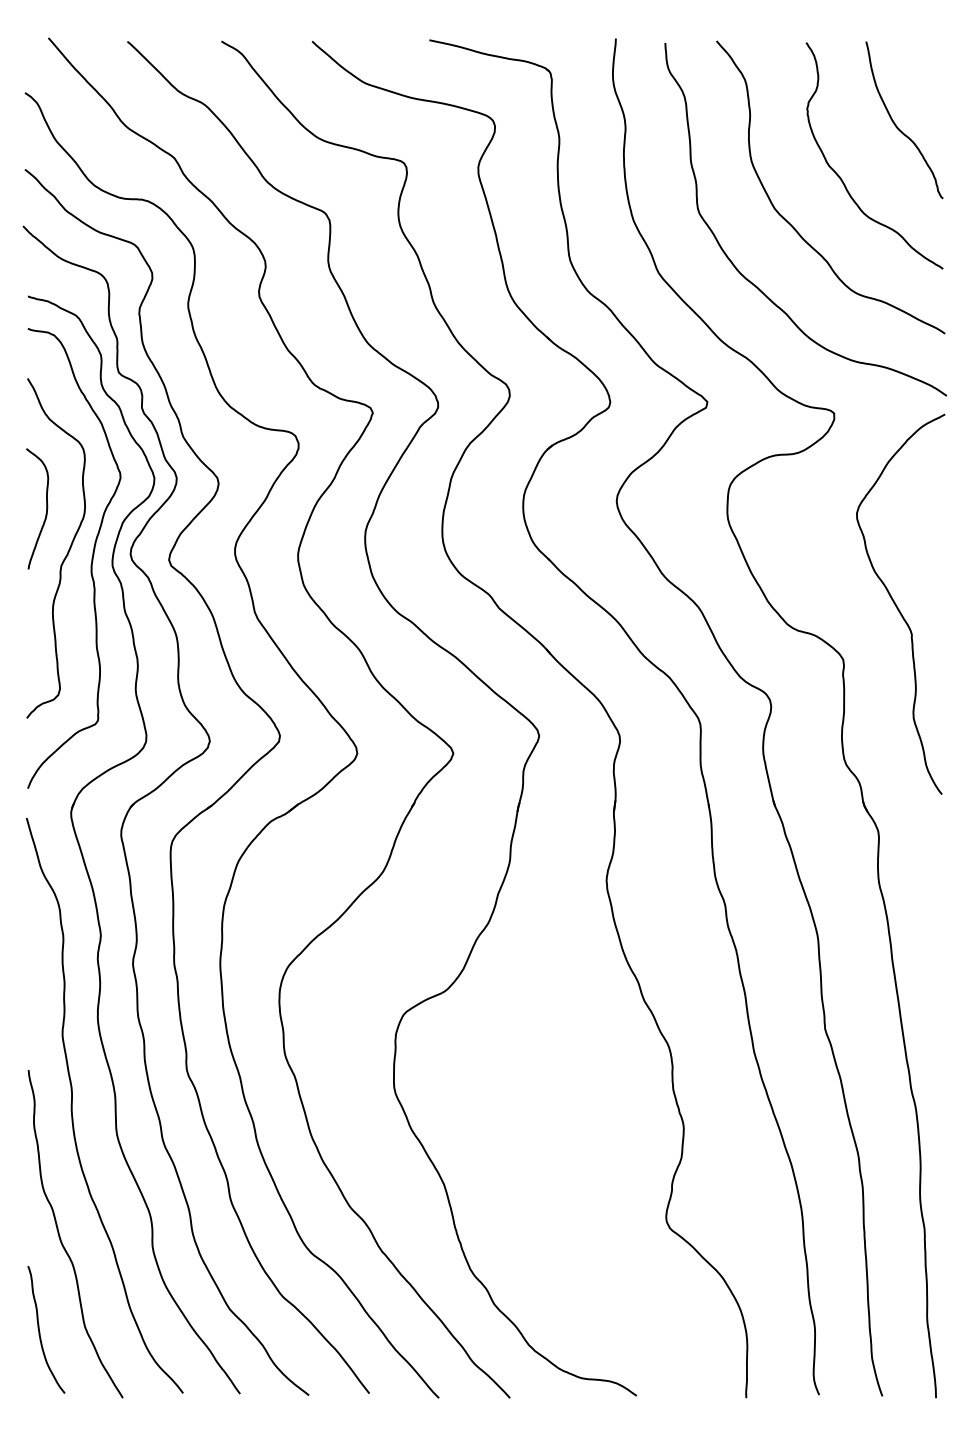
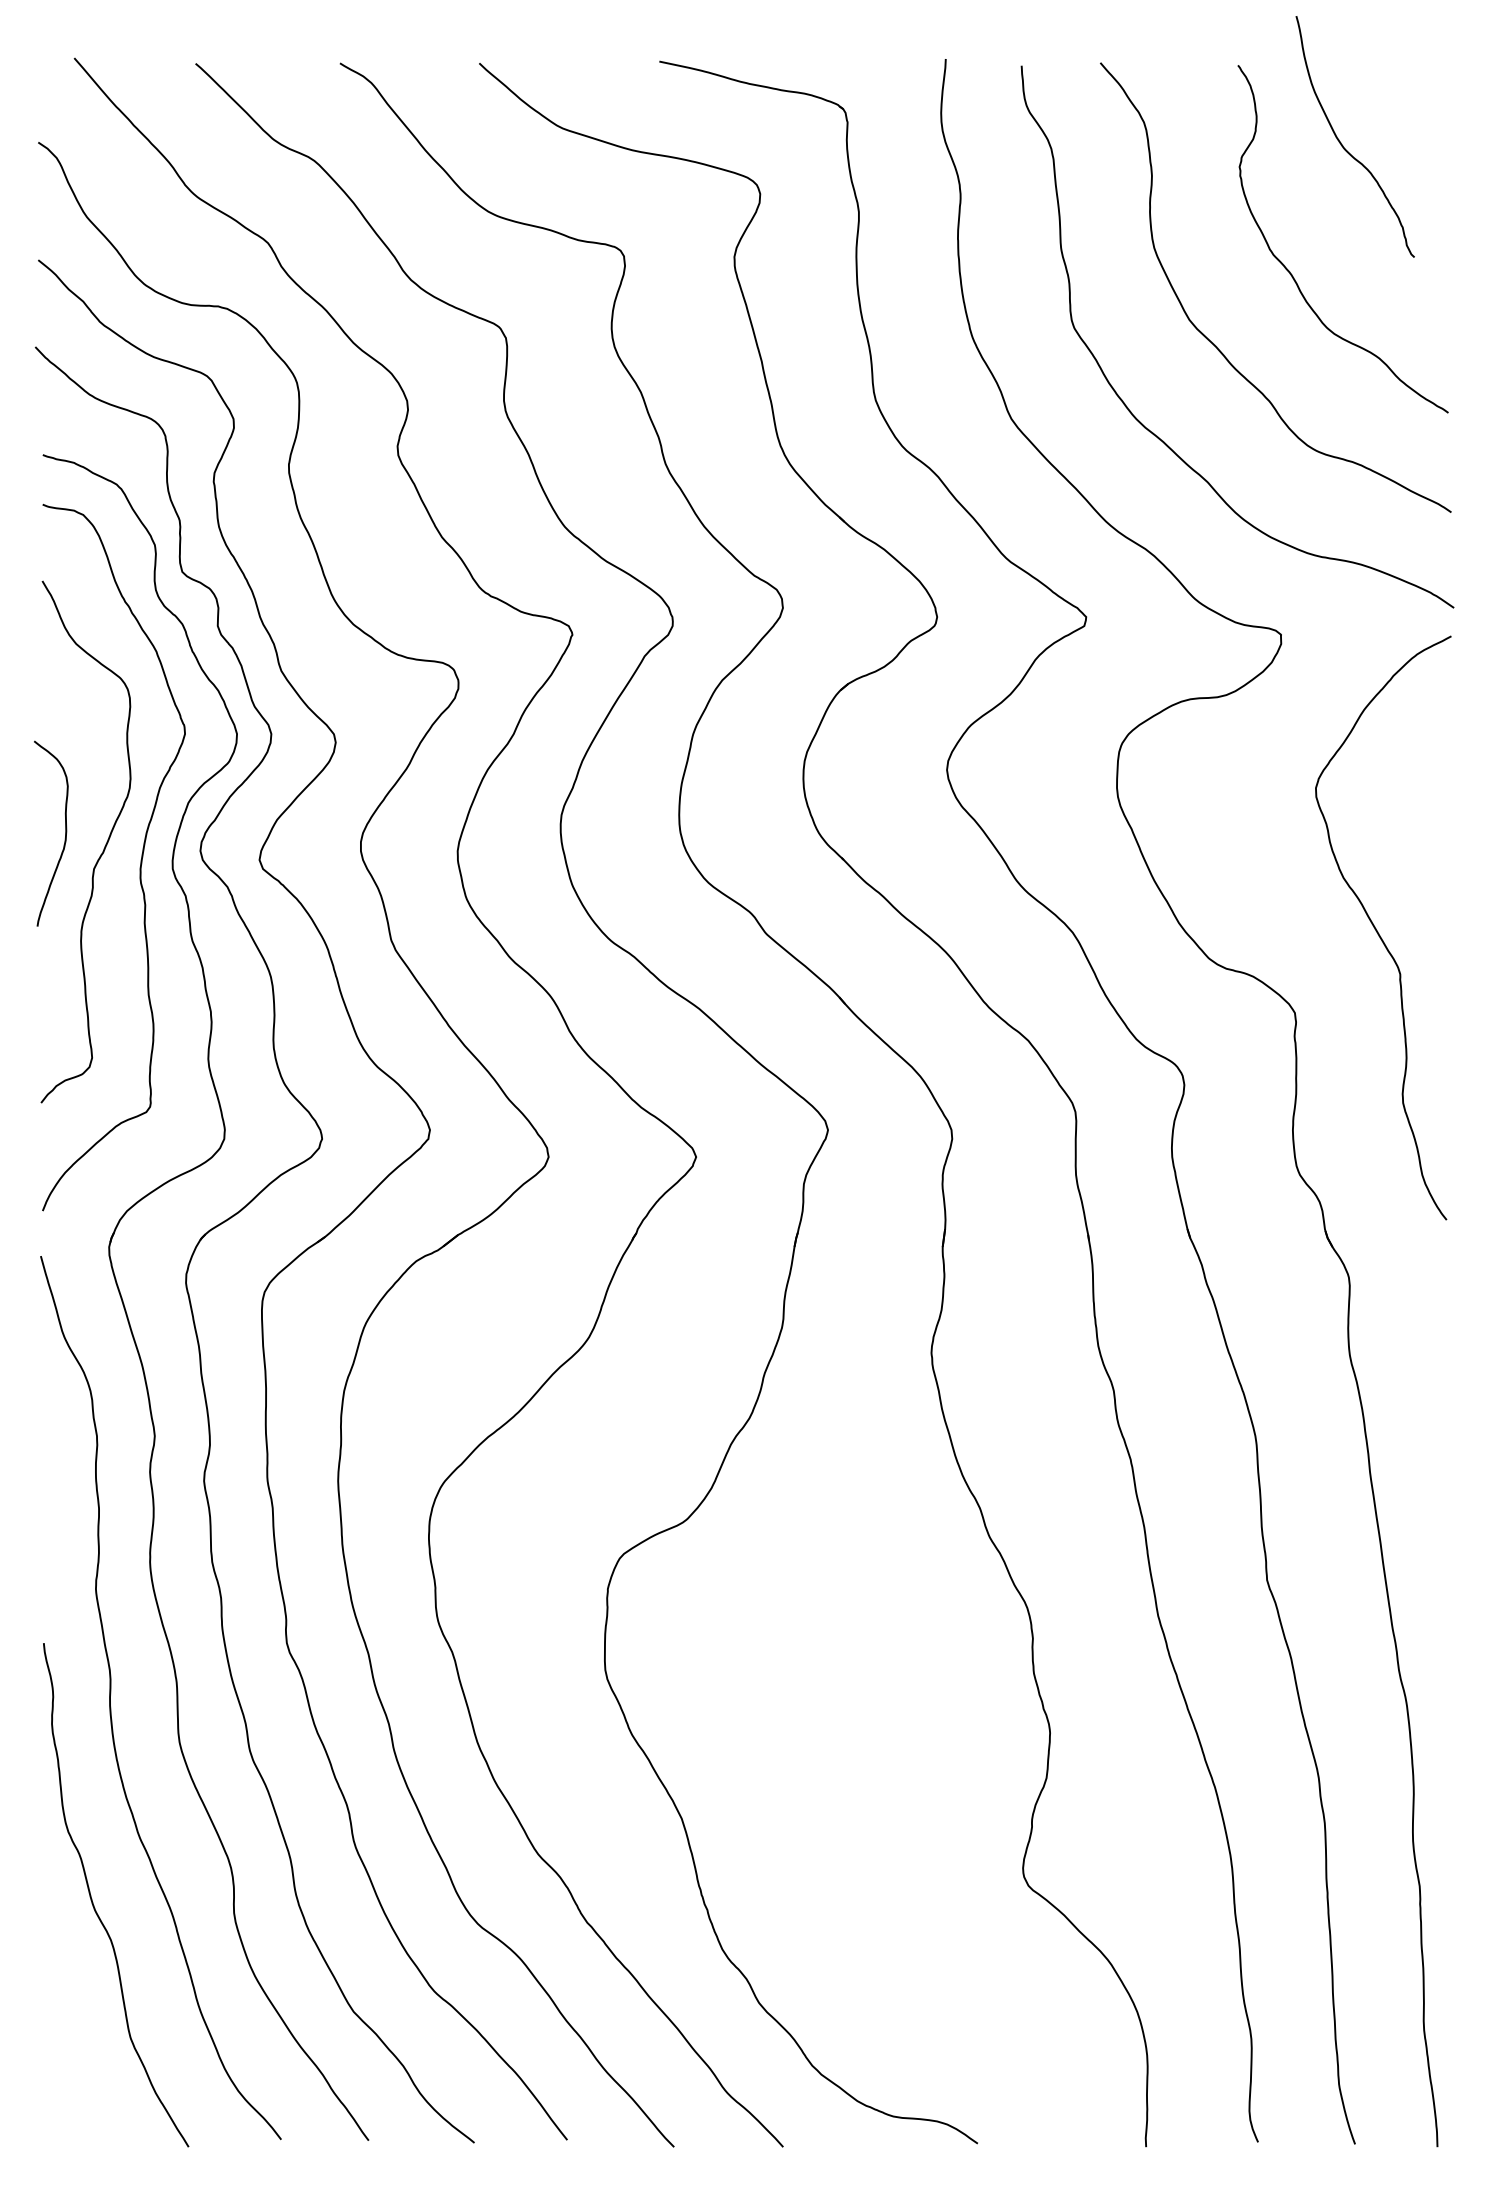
curve: (896, 124) -> (1342, 143), moved
curve: (46, 508) -> (65, 832), moved
curve: (40, 1331) -> (62, 2044), removed

